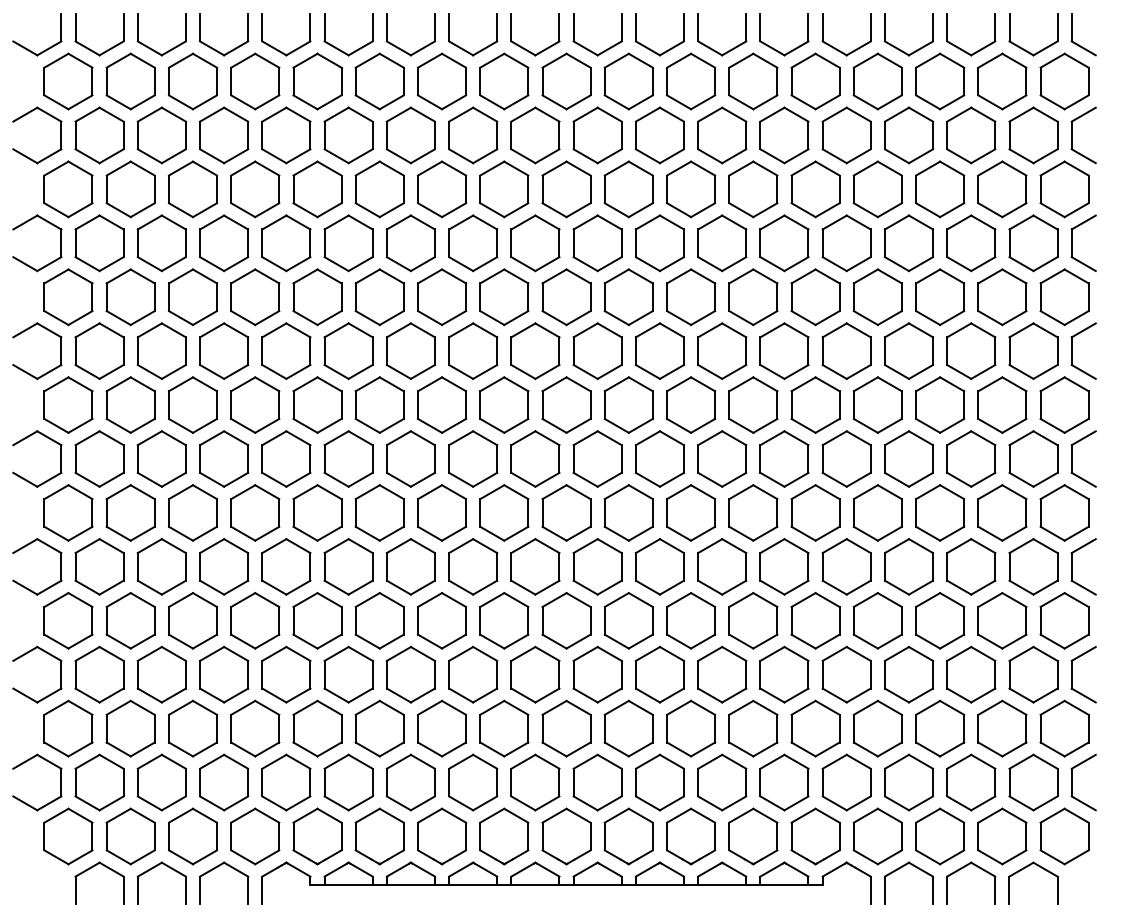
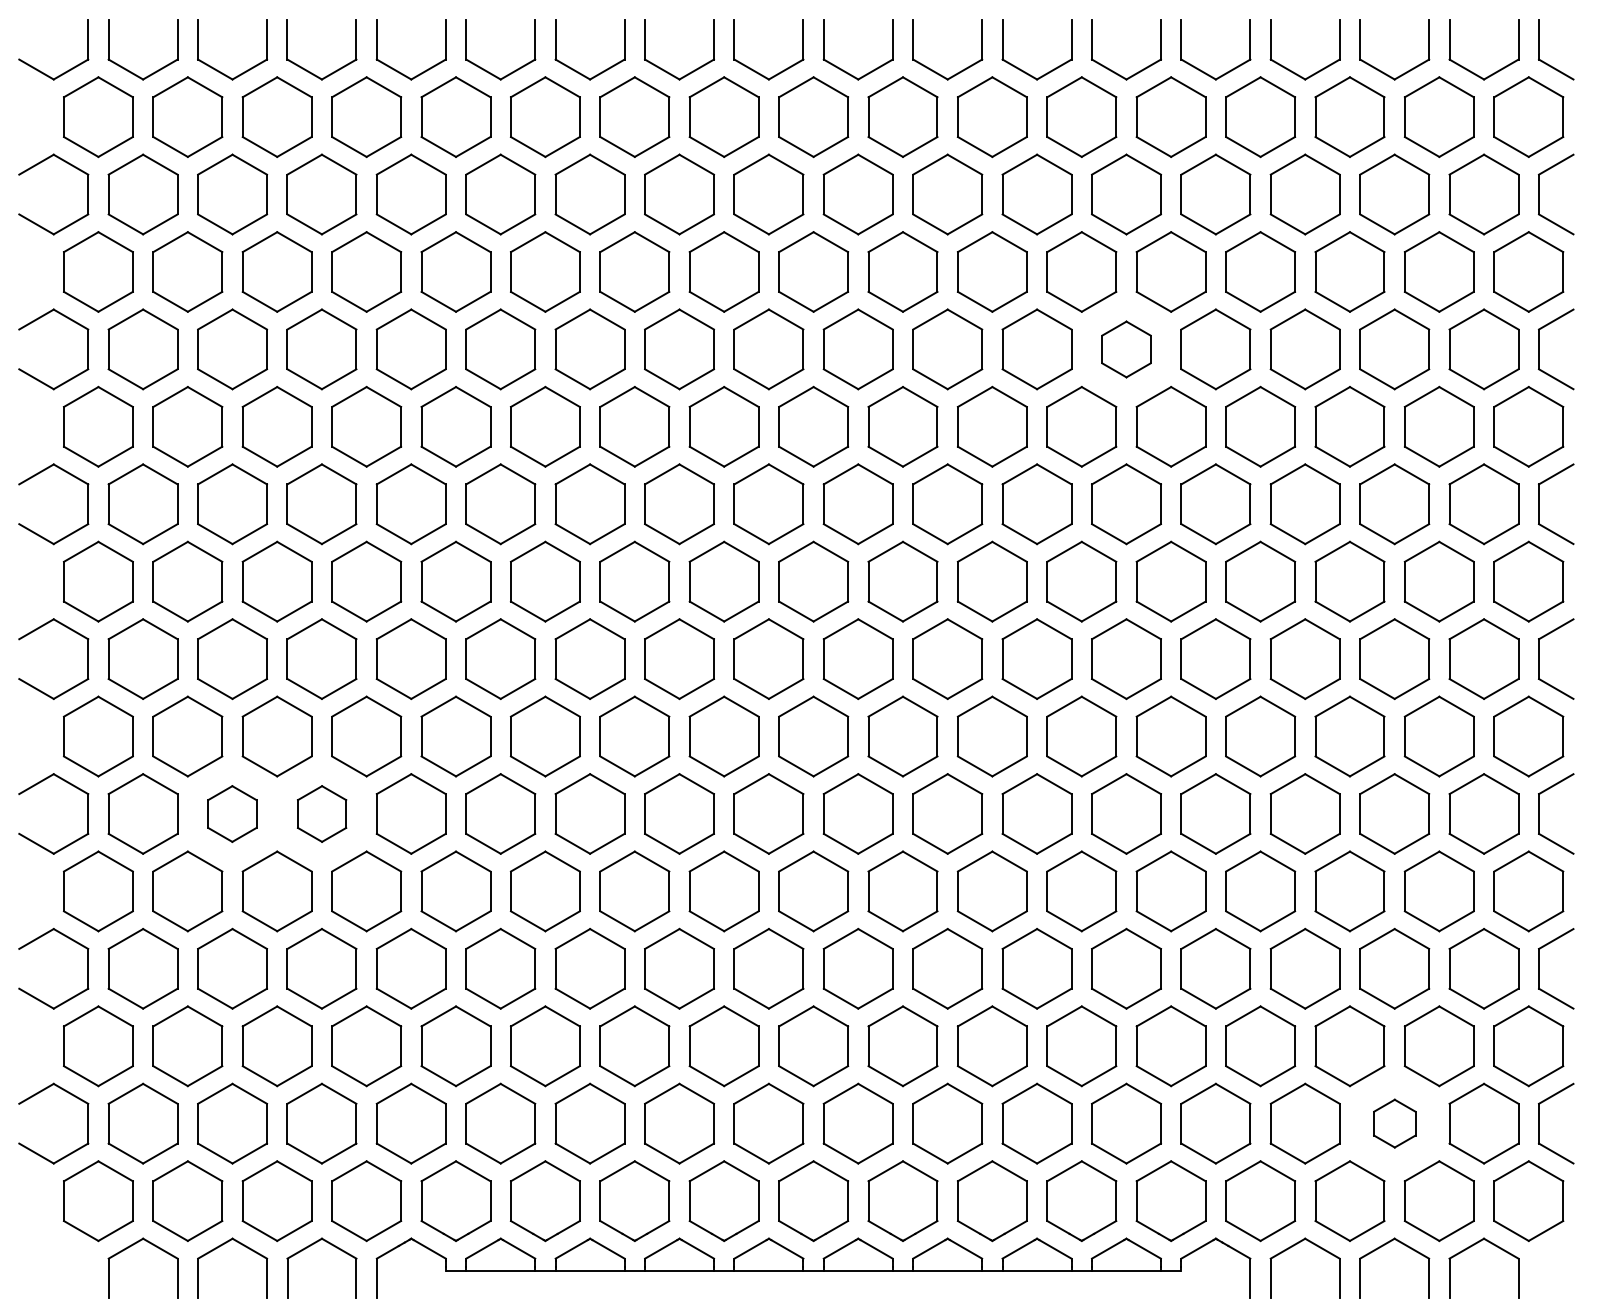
part: (784, 243) -> (1126, 349), size x0.7
part: (161, 566) -> (232, 813), size x0.7
part: (224, 566) -> (322, 813), size x0.7
part: (971, 782) -> (1395, 1123), size x0.6

